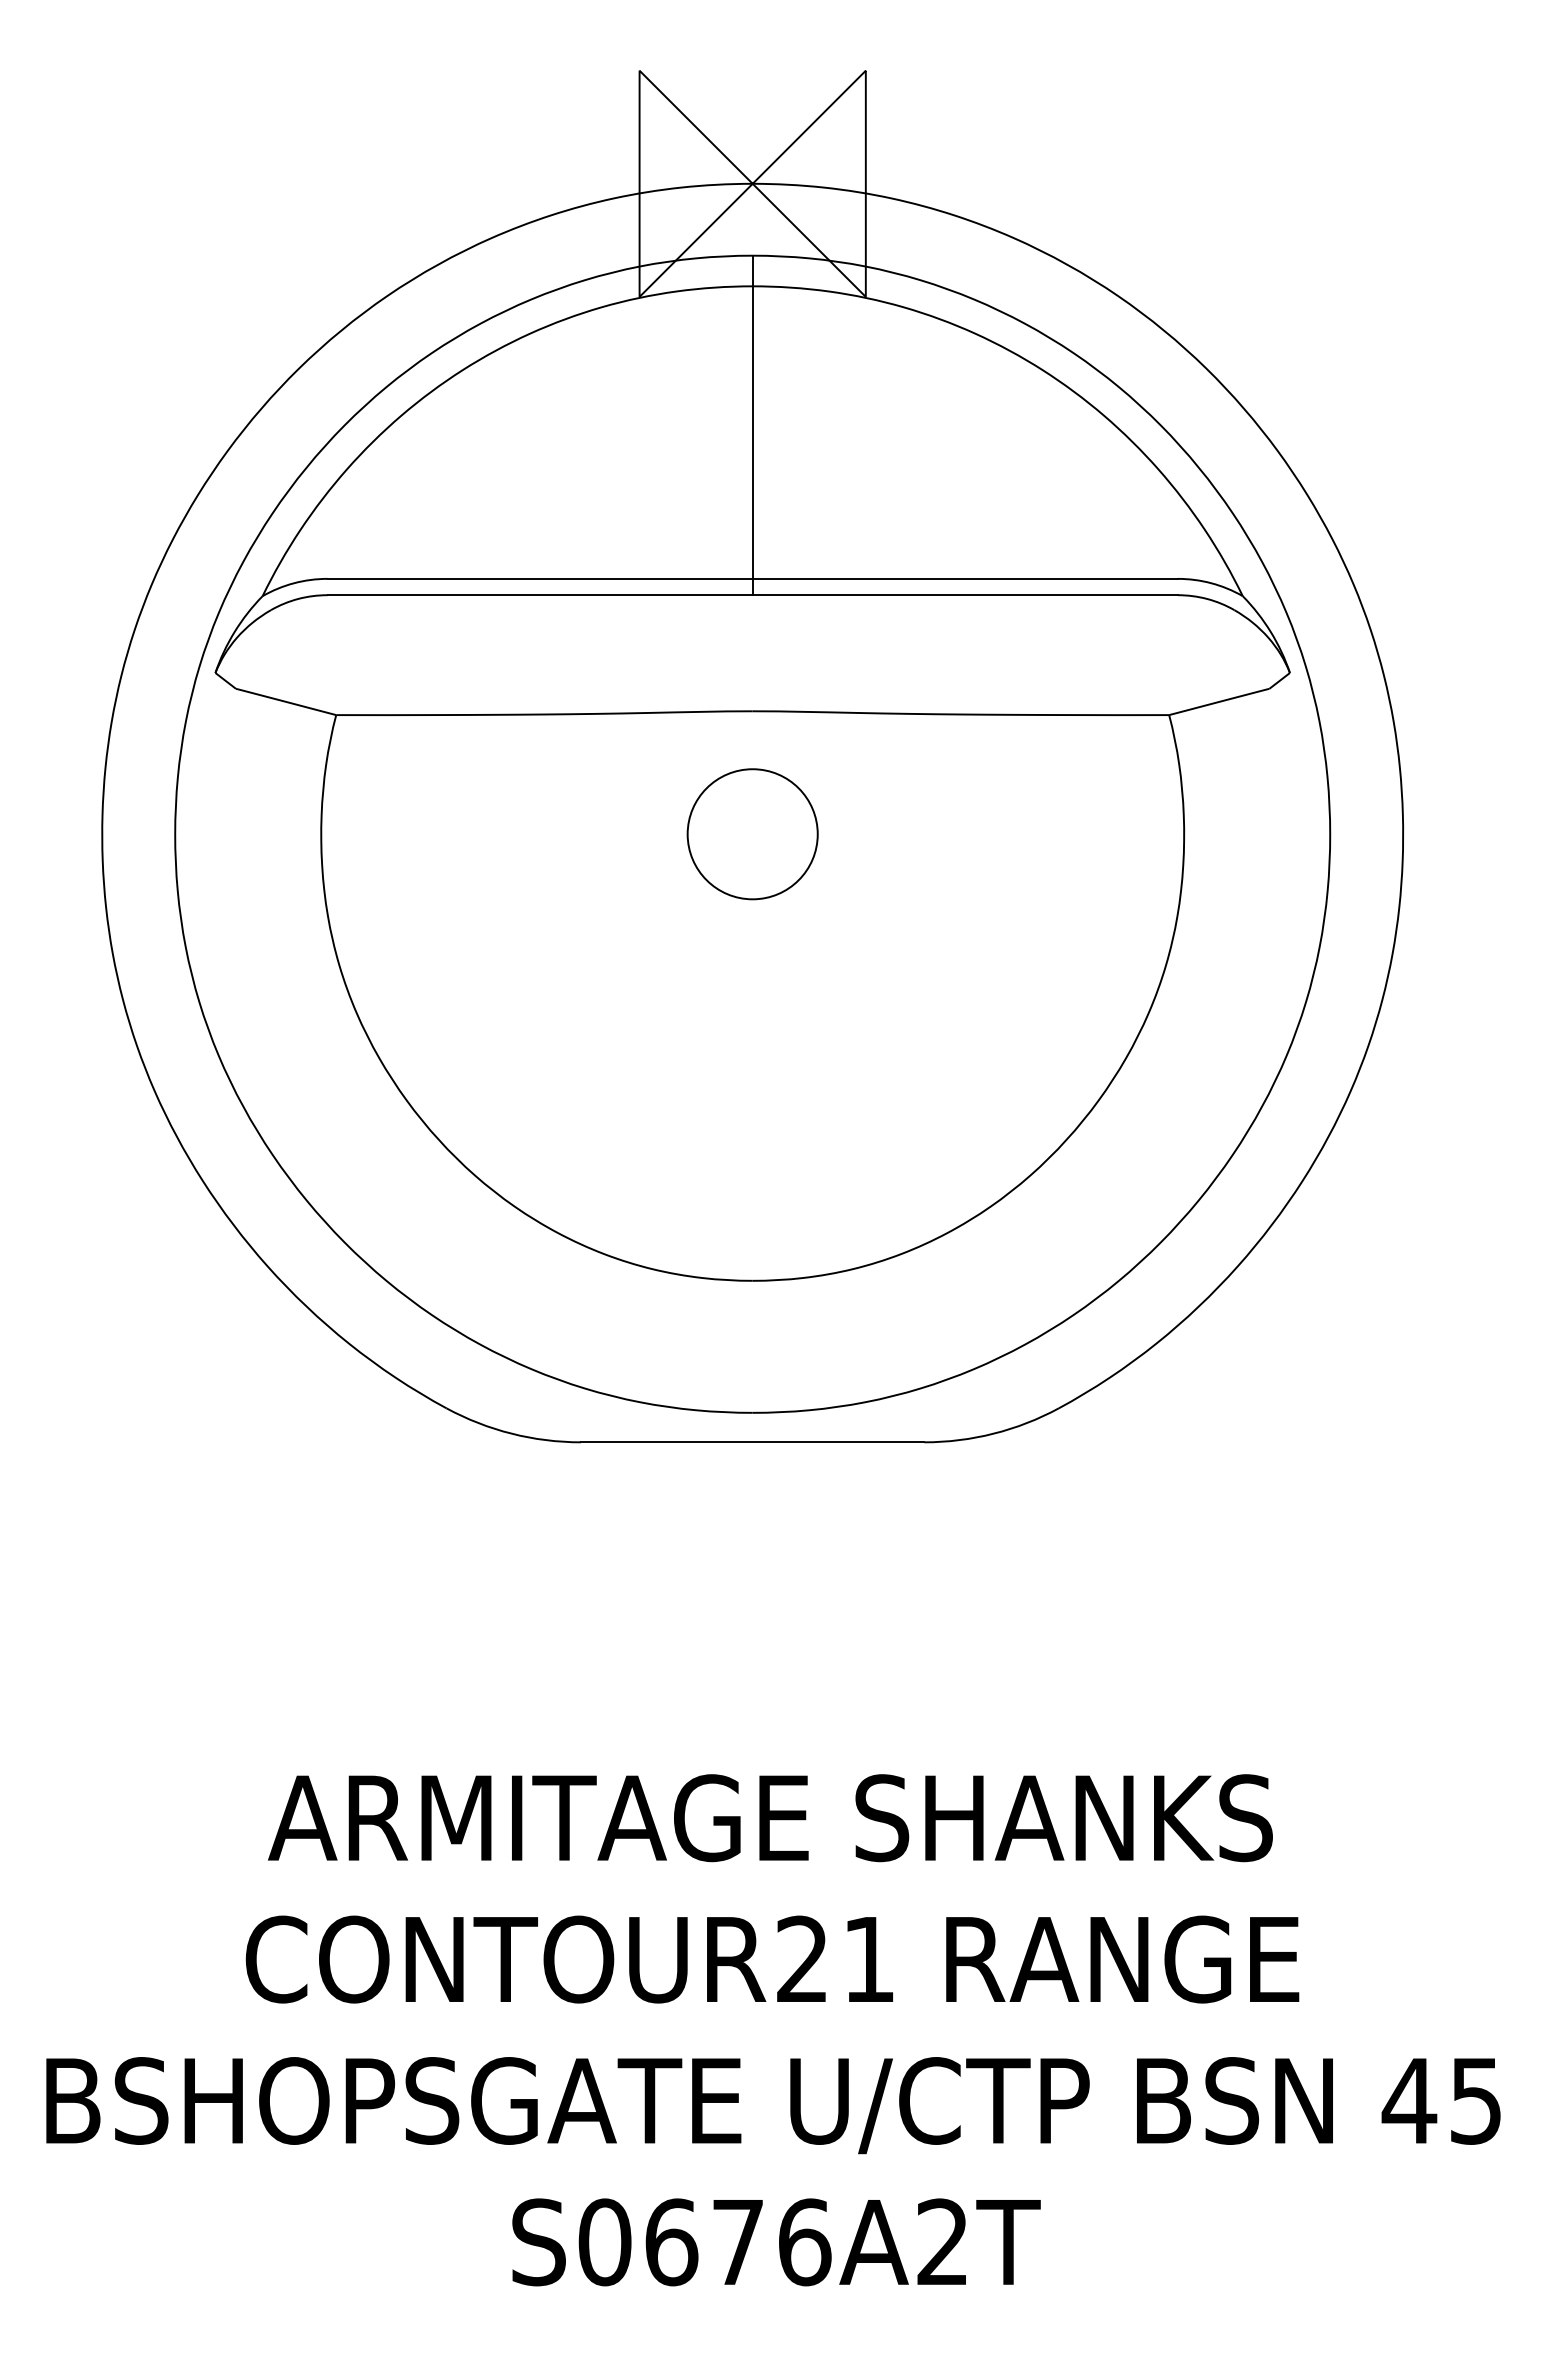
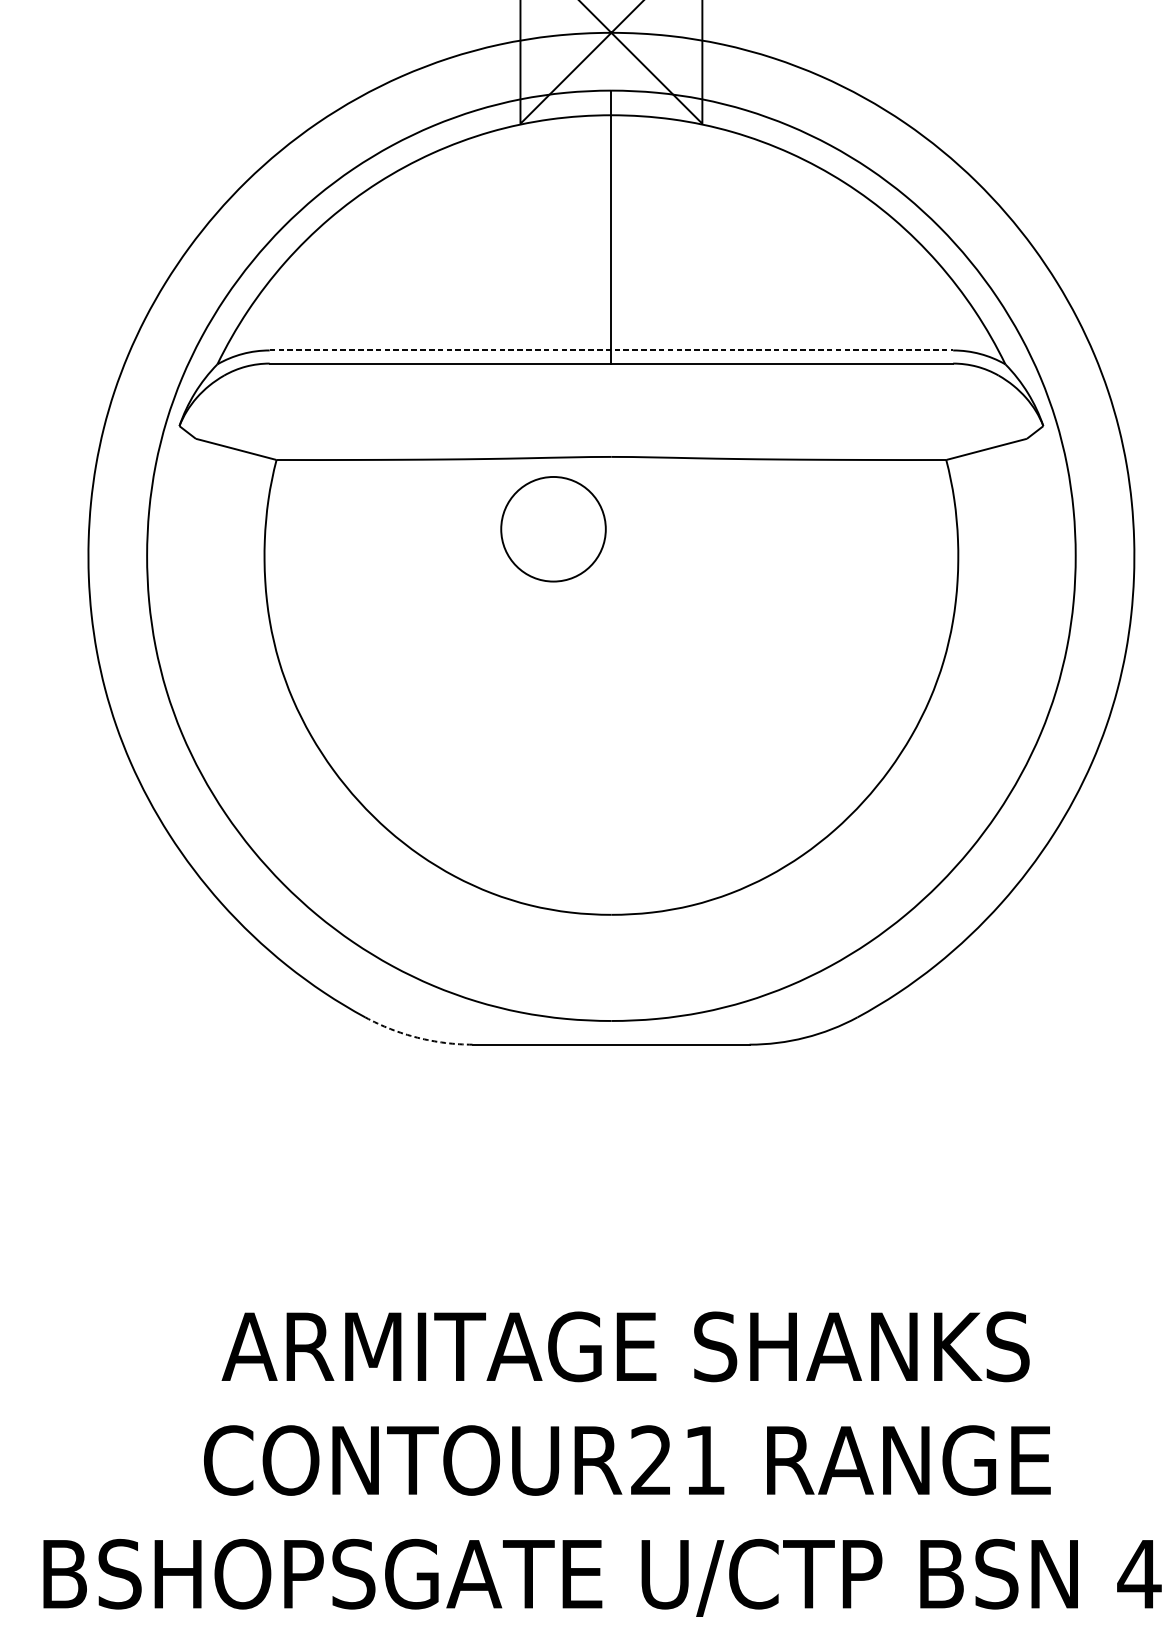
line: (753, 578) -> (612, 350), solid -> dashed
circle: (752, 834) -> (553, 529), moved
arc: (511, 1433) -> (417, 1037), solid -> dashed

